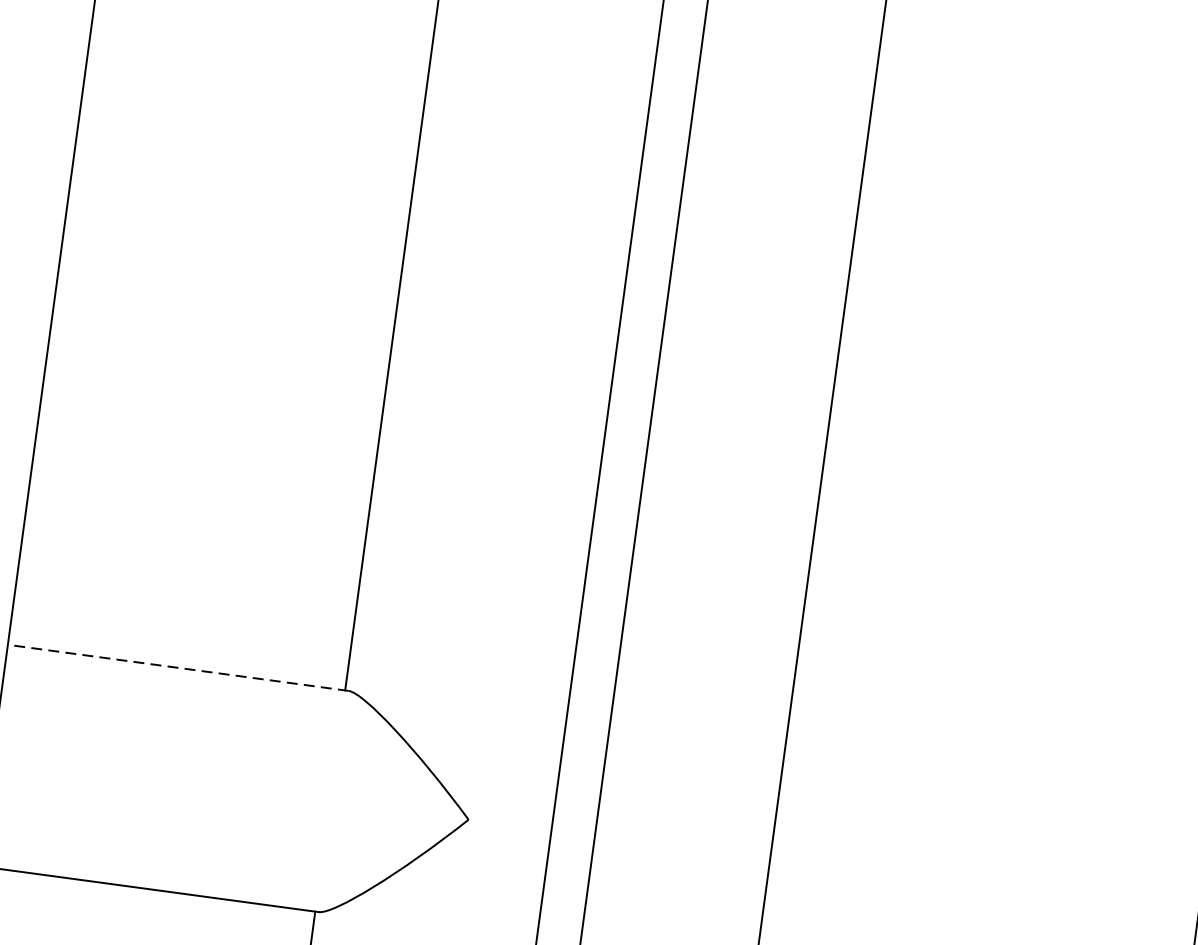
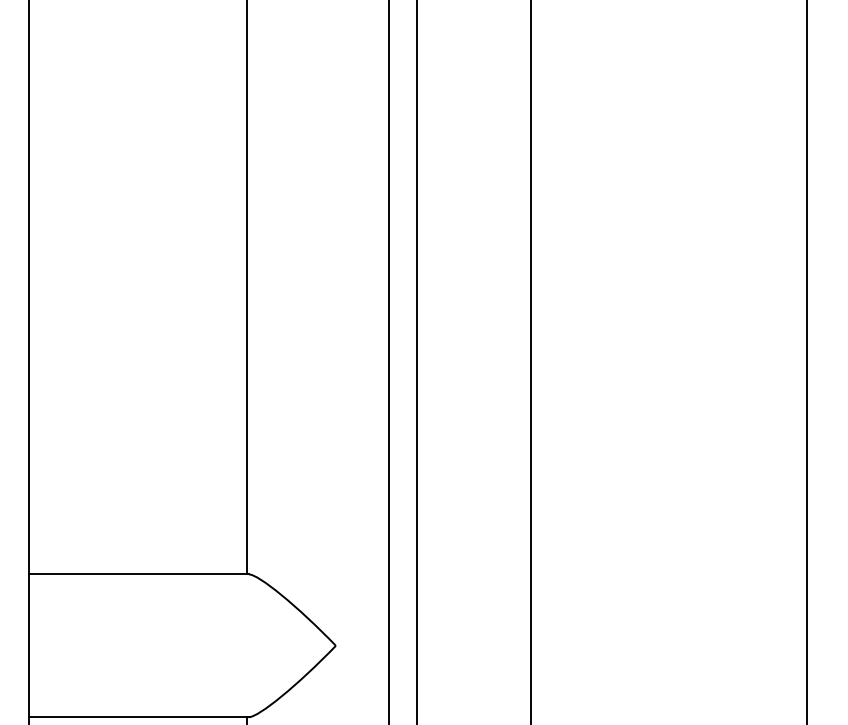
line: (177, 668) -> (138, 574), dashed -> solid

